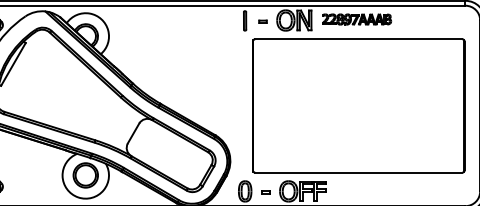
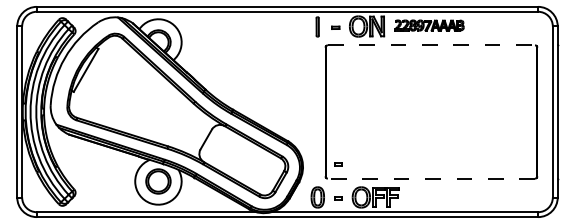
line: (358, 39) -> (431, 45), solid -> dashed
part: (265, 158) -> (338, 164), added
line: (358, 172) -> (431, 178), solid -> dashed

